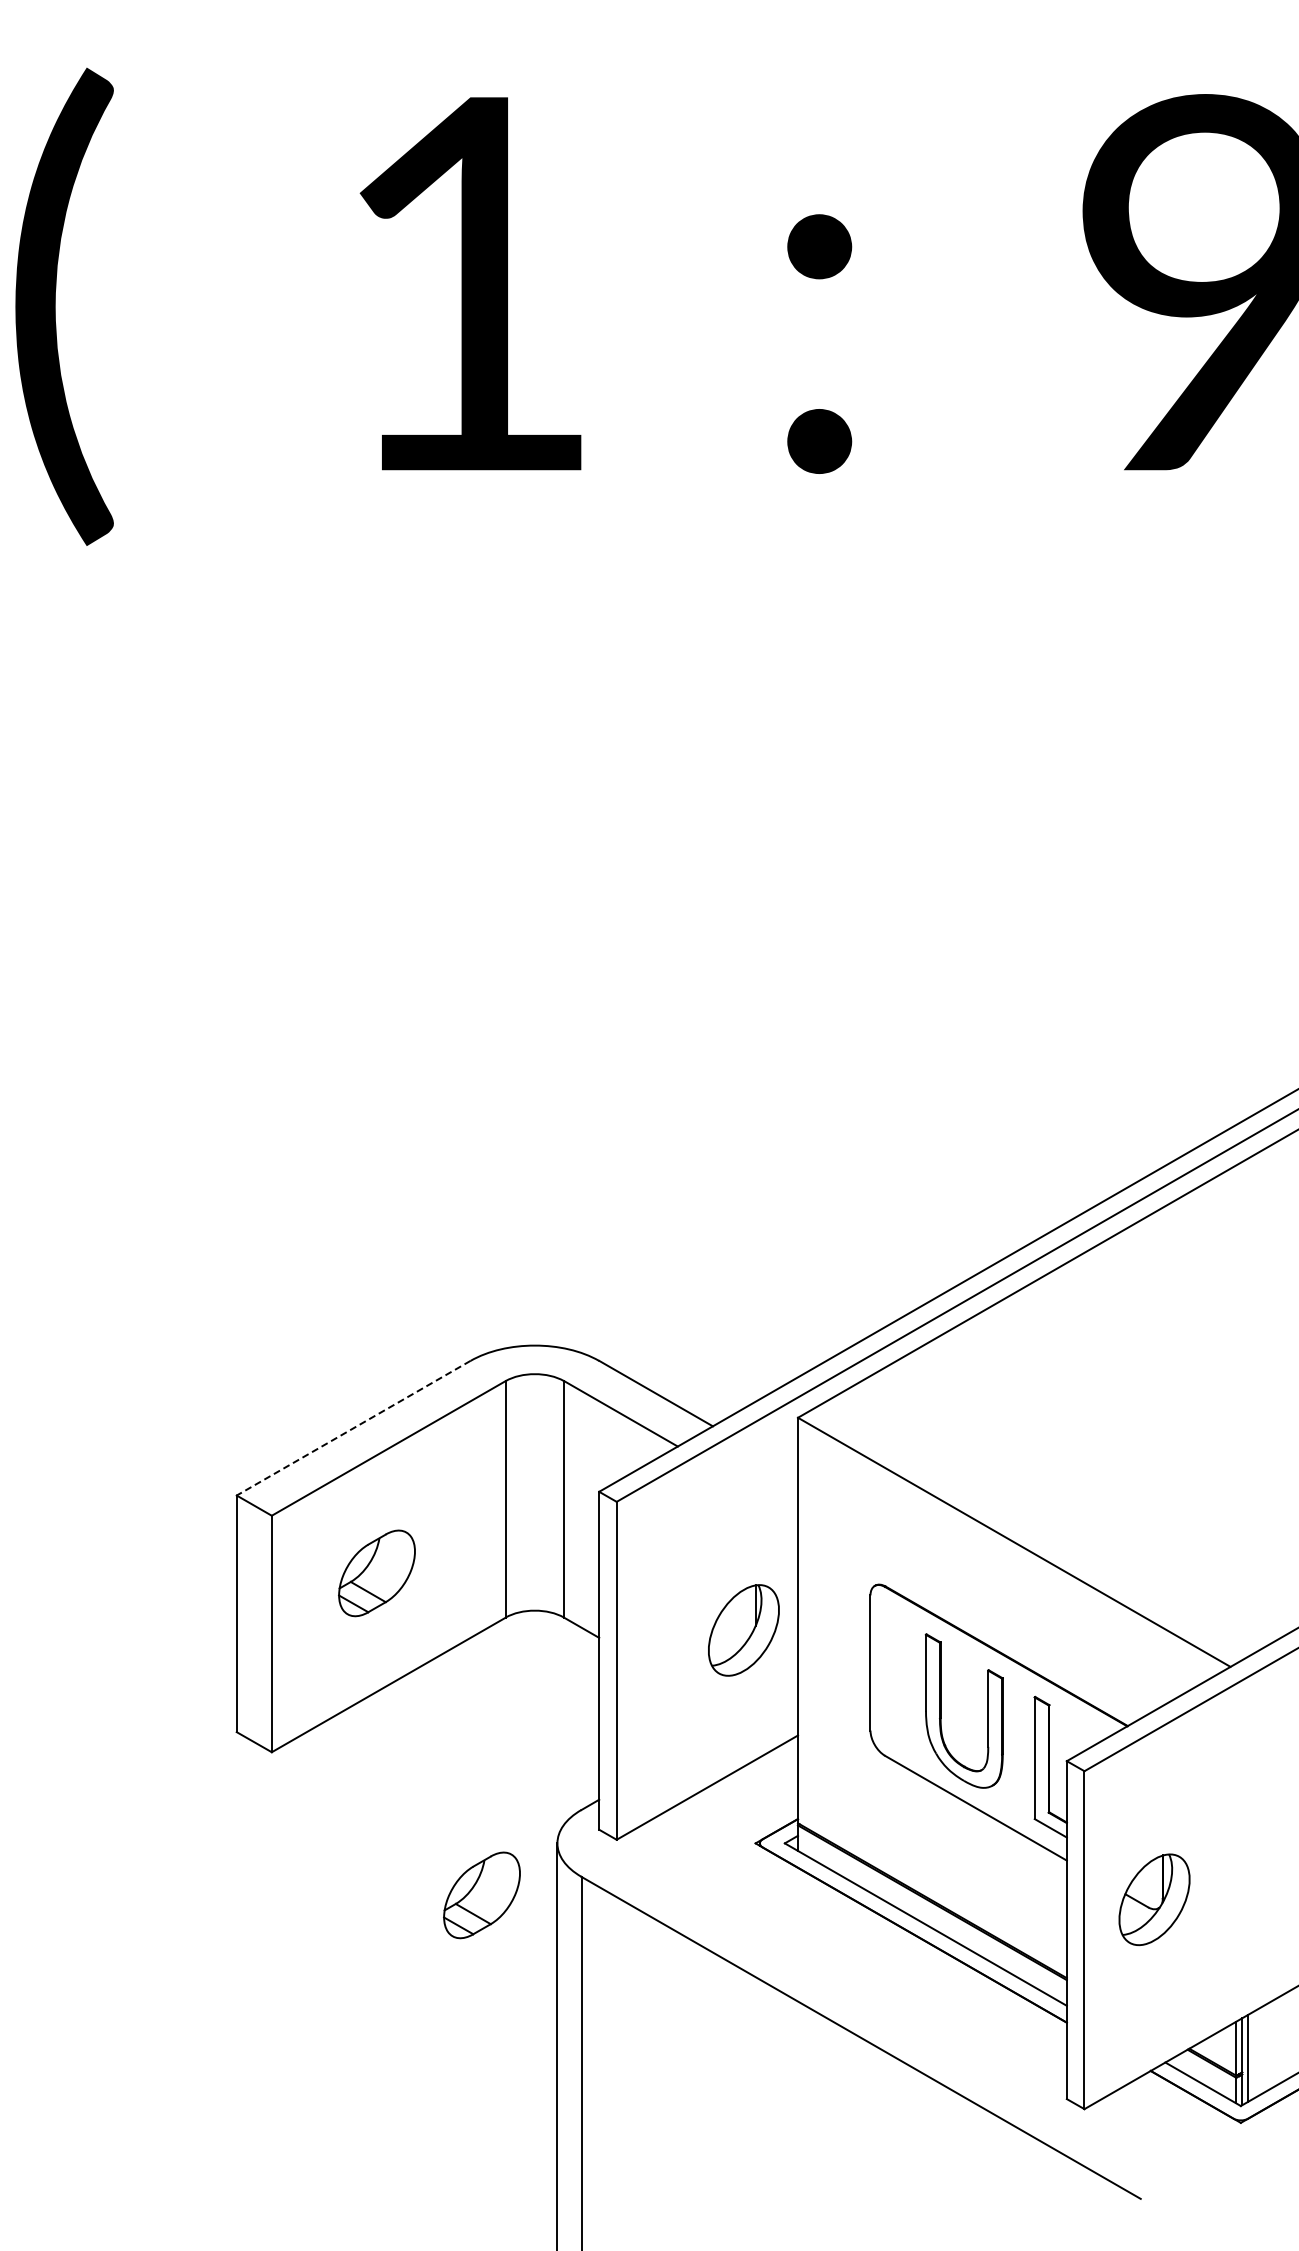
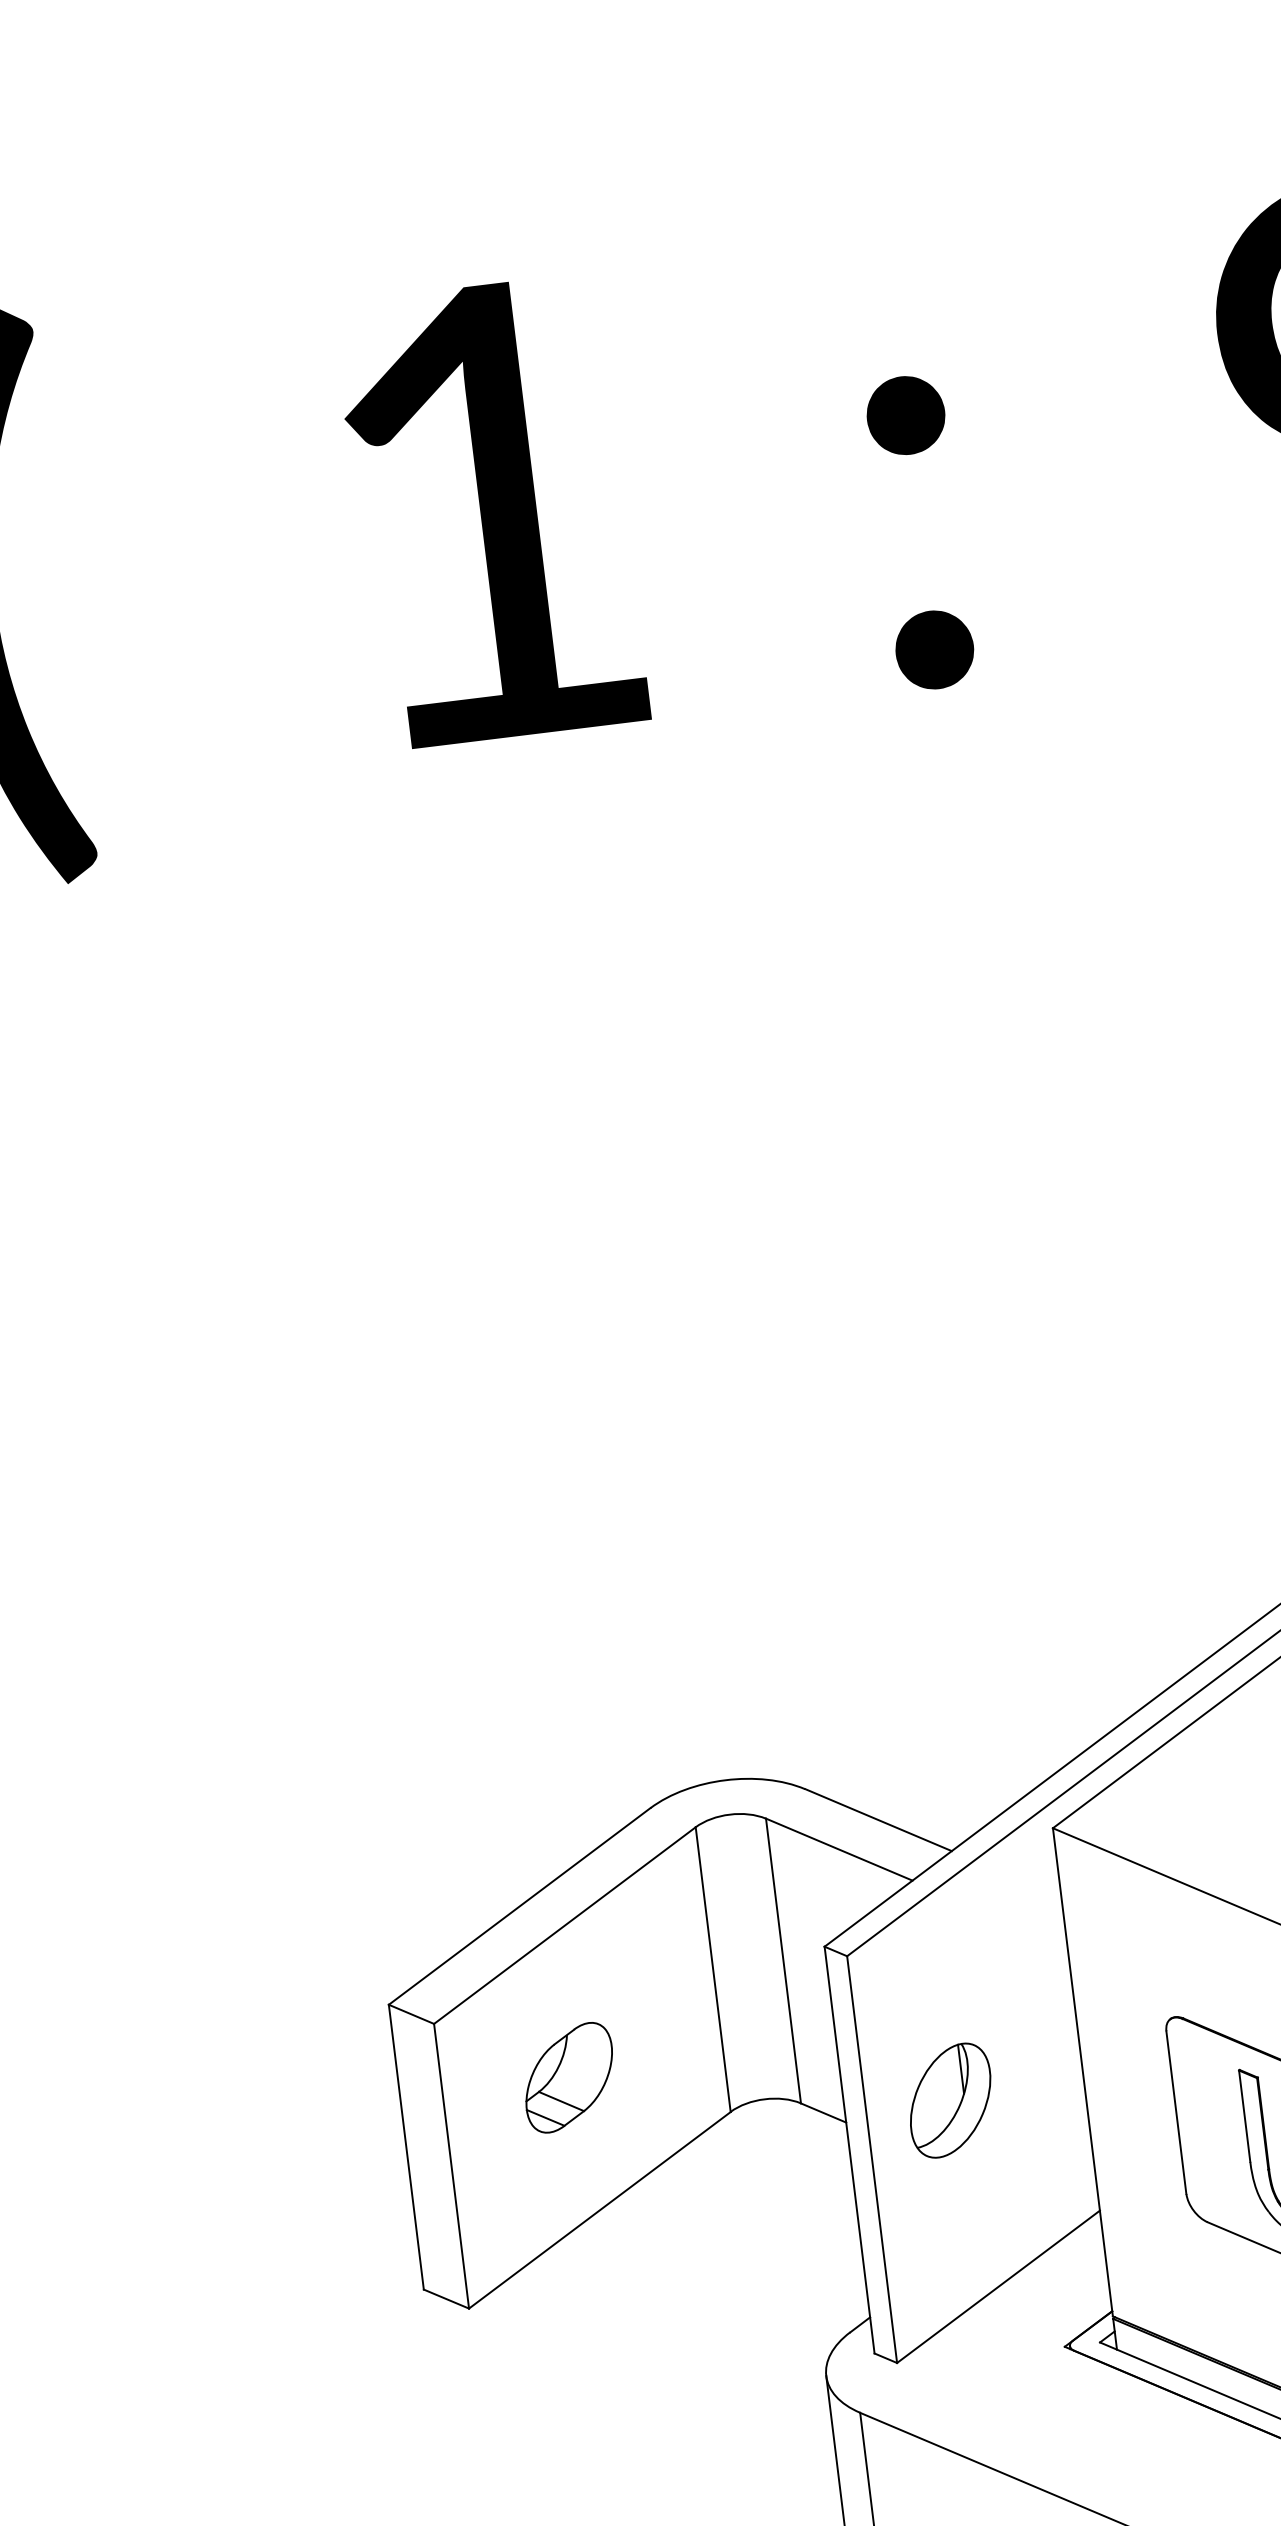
line: (353, 1428) -> (519, 1906), dashed -> solid
part: (743, 1630) -> (950, 2100), moved
part: (481, 1895) -> (742, 2450), removed

